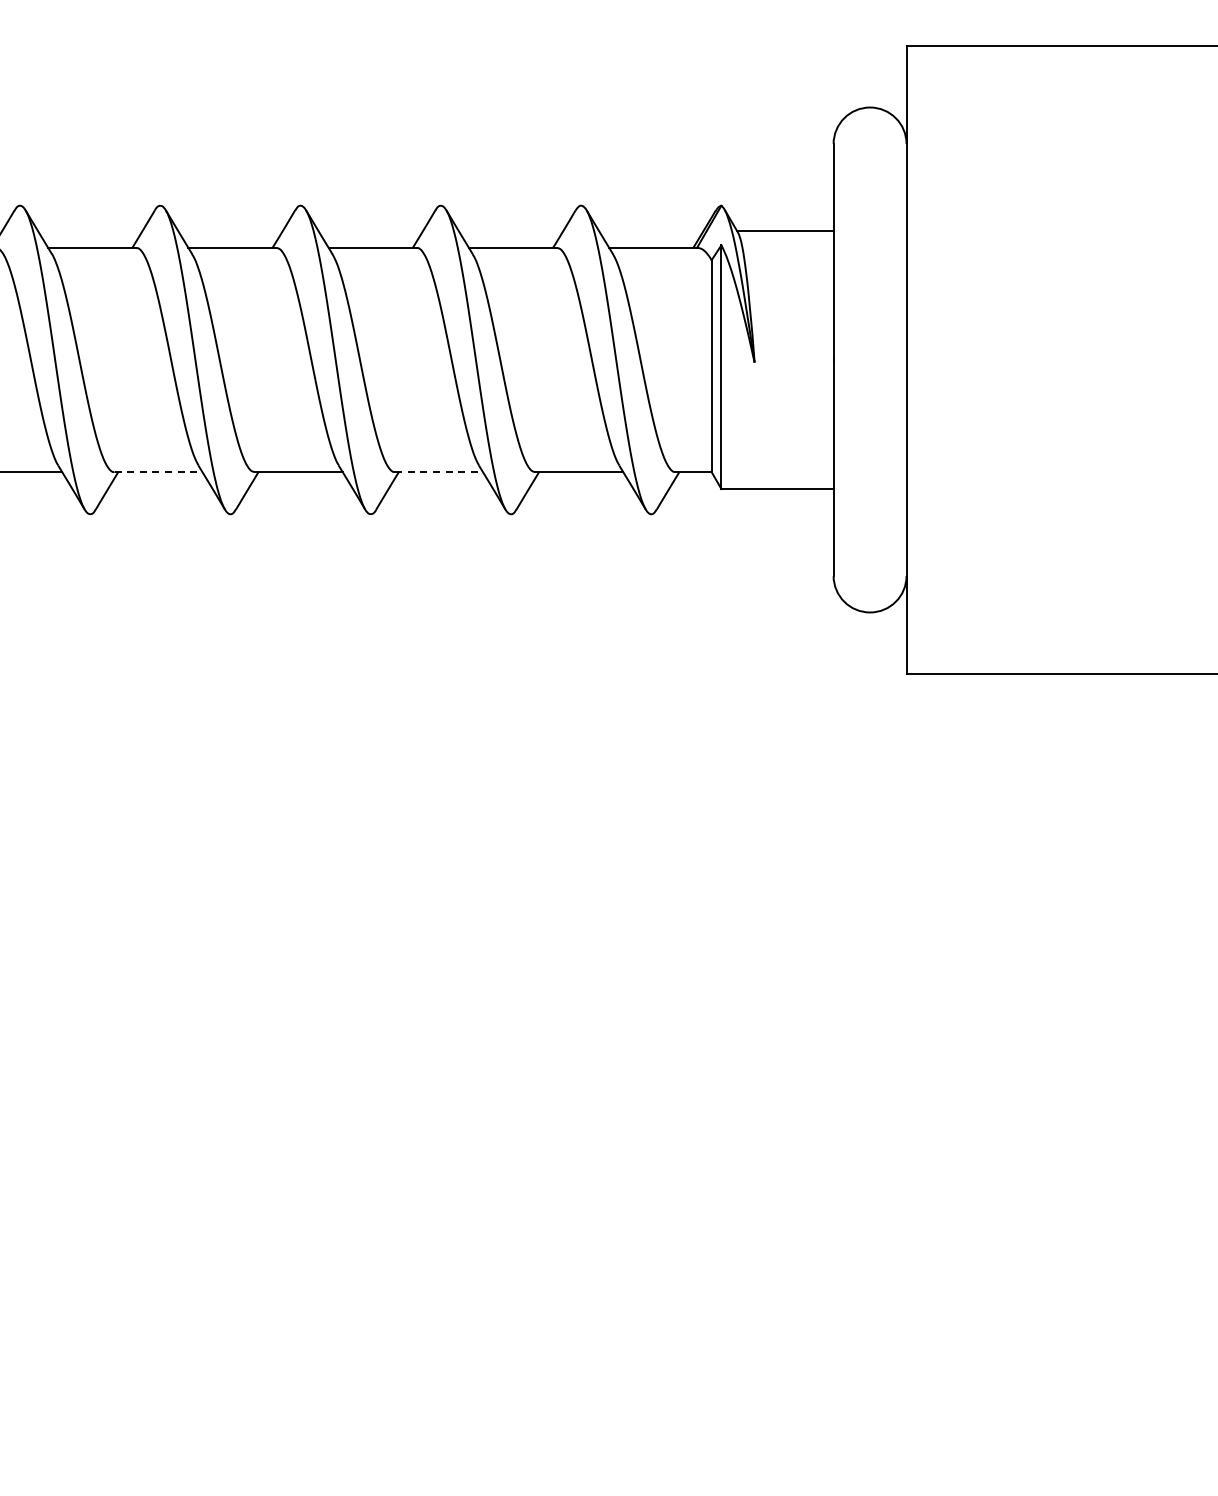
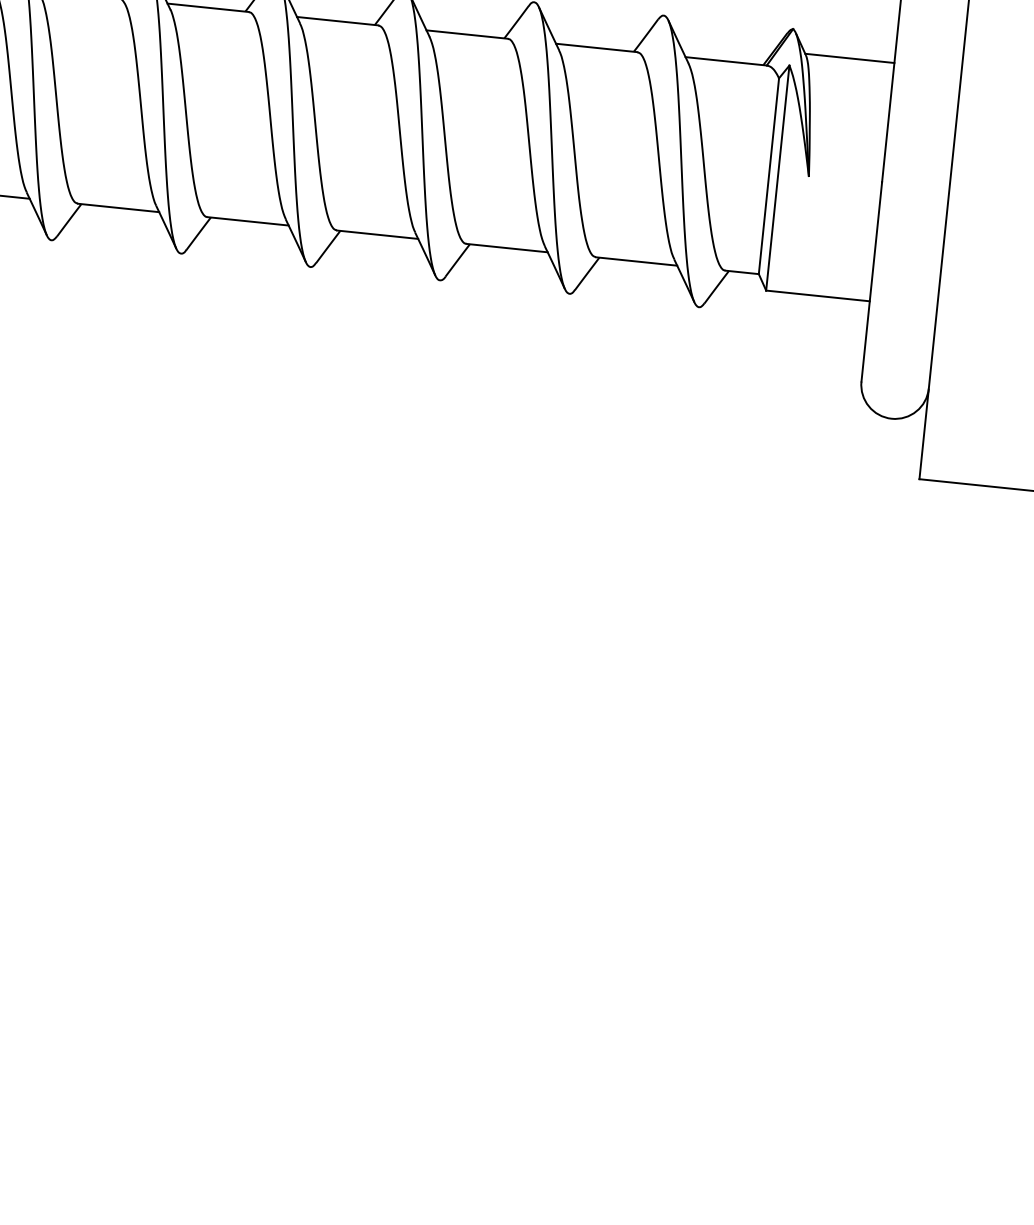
line: (158, 472) -> (248, 221), dashed -> solid
line: (439, 472) -> (507, 248), dashed -> solid

